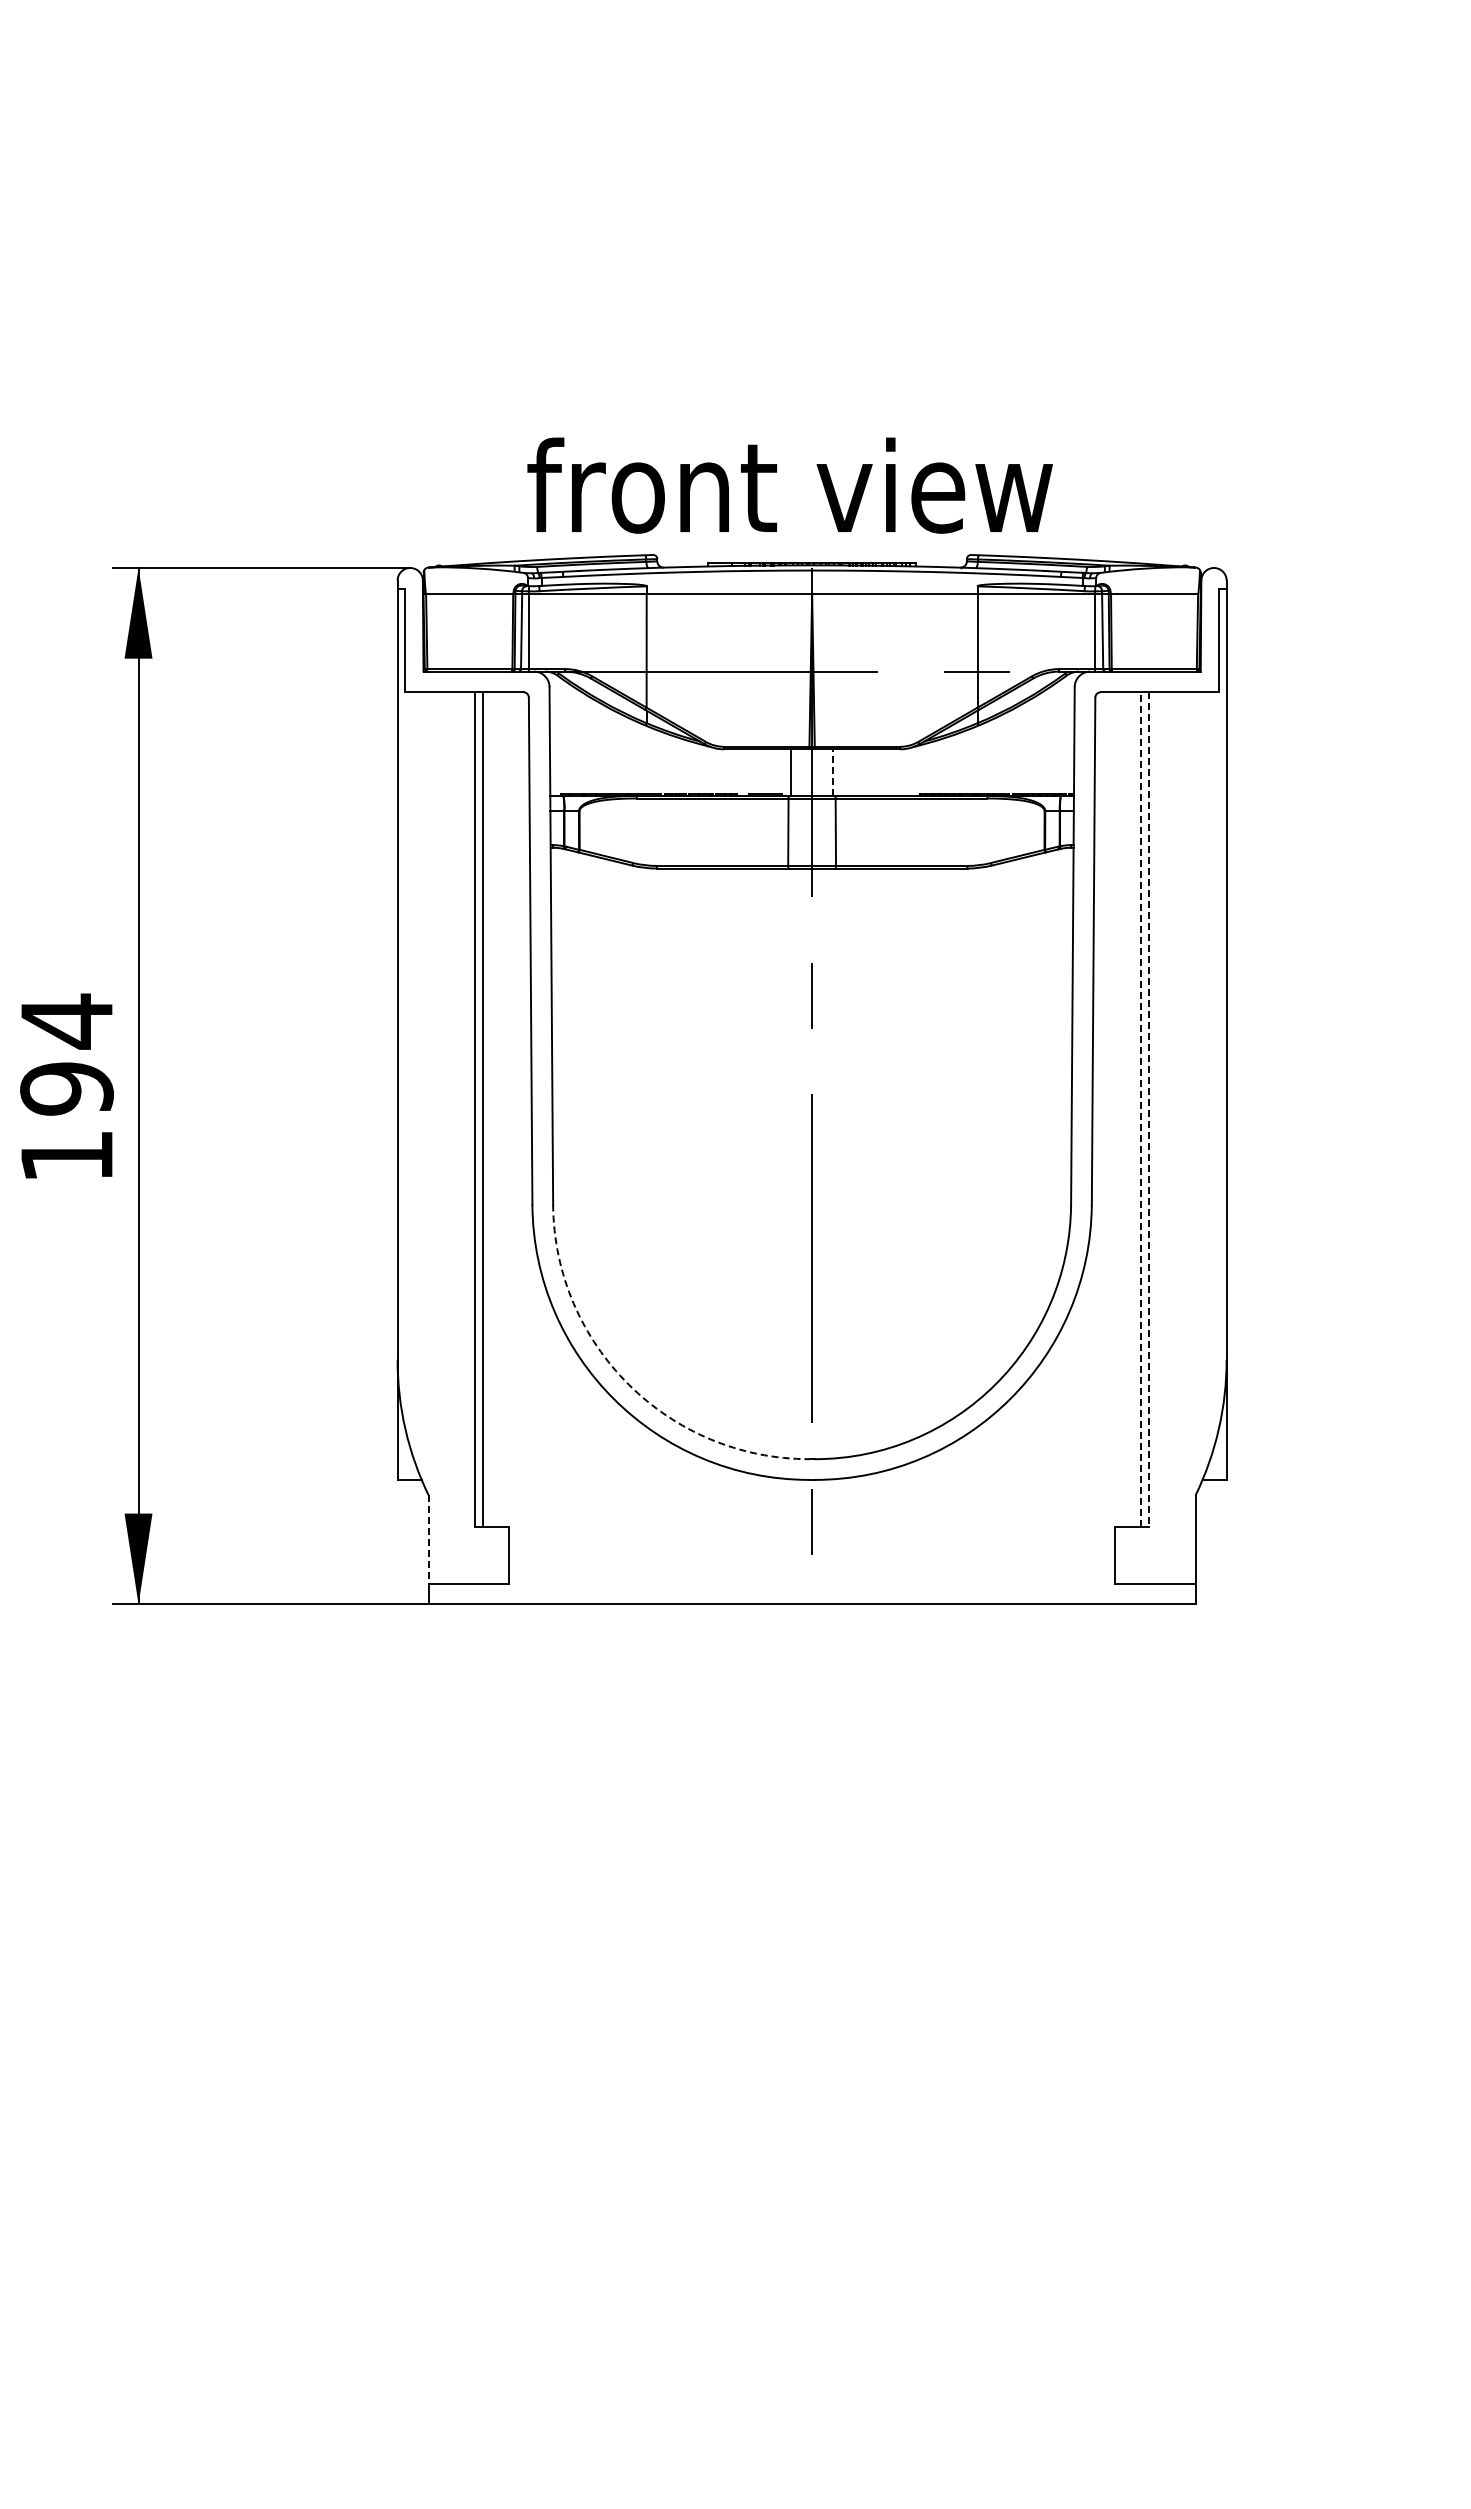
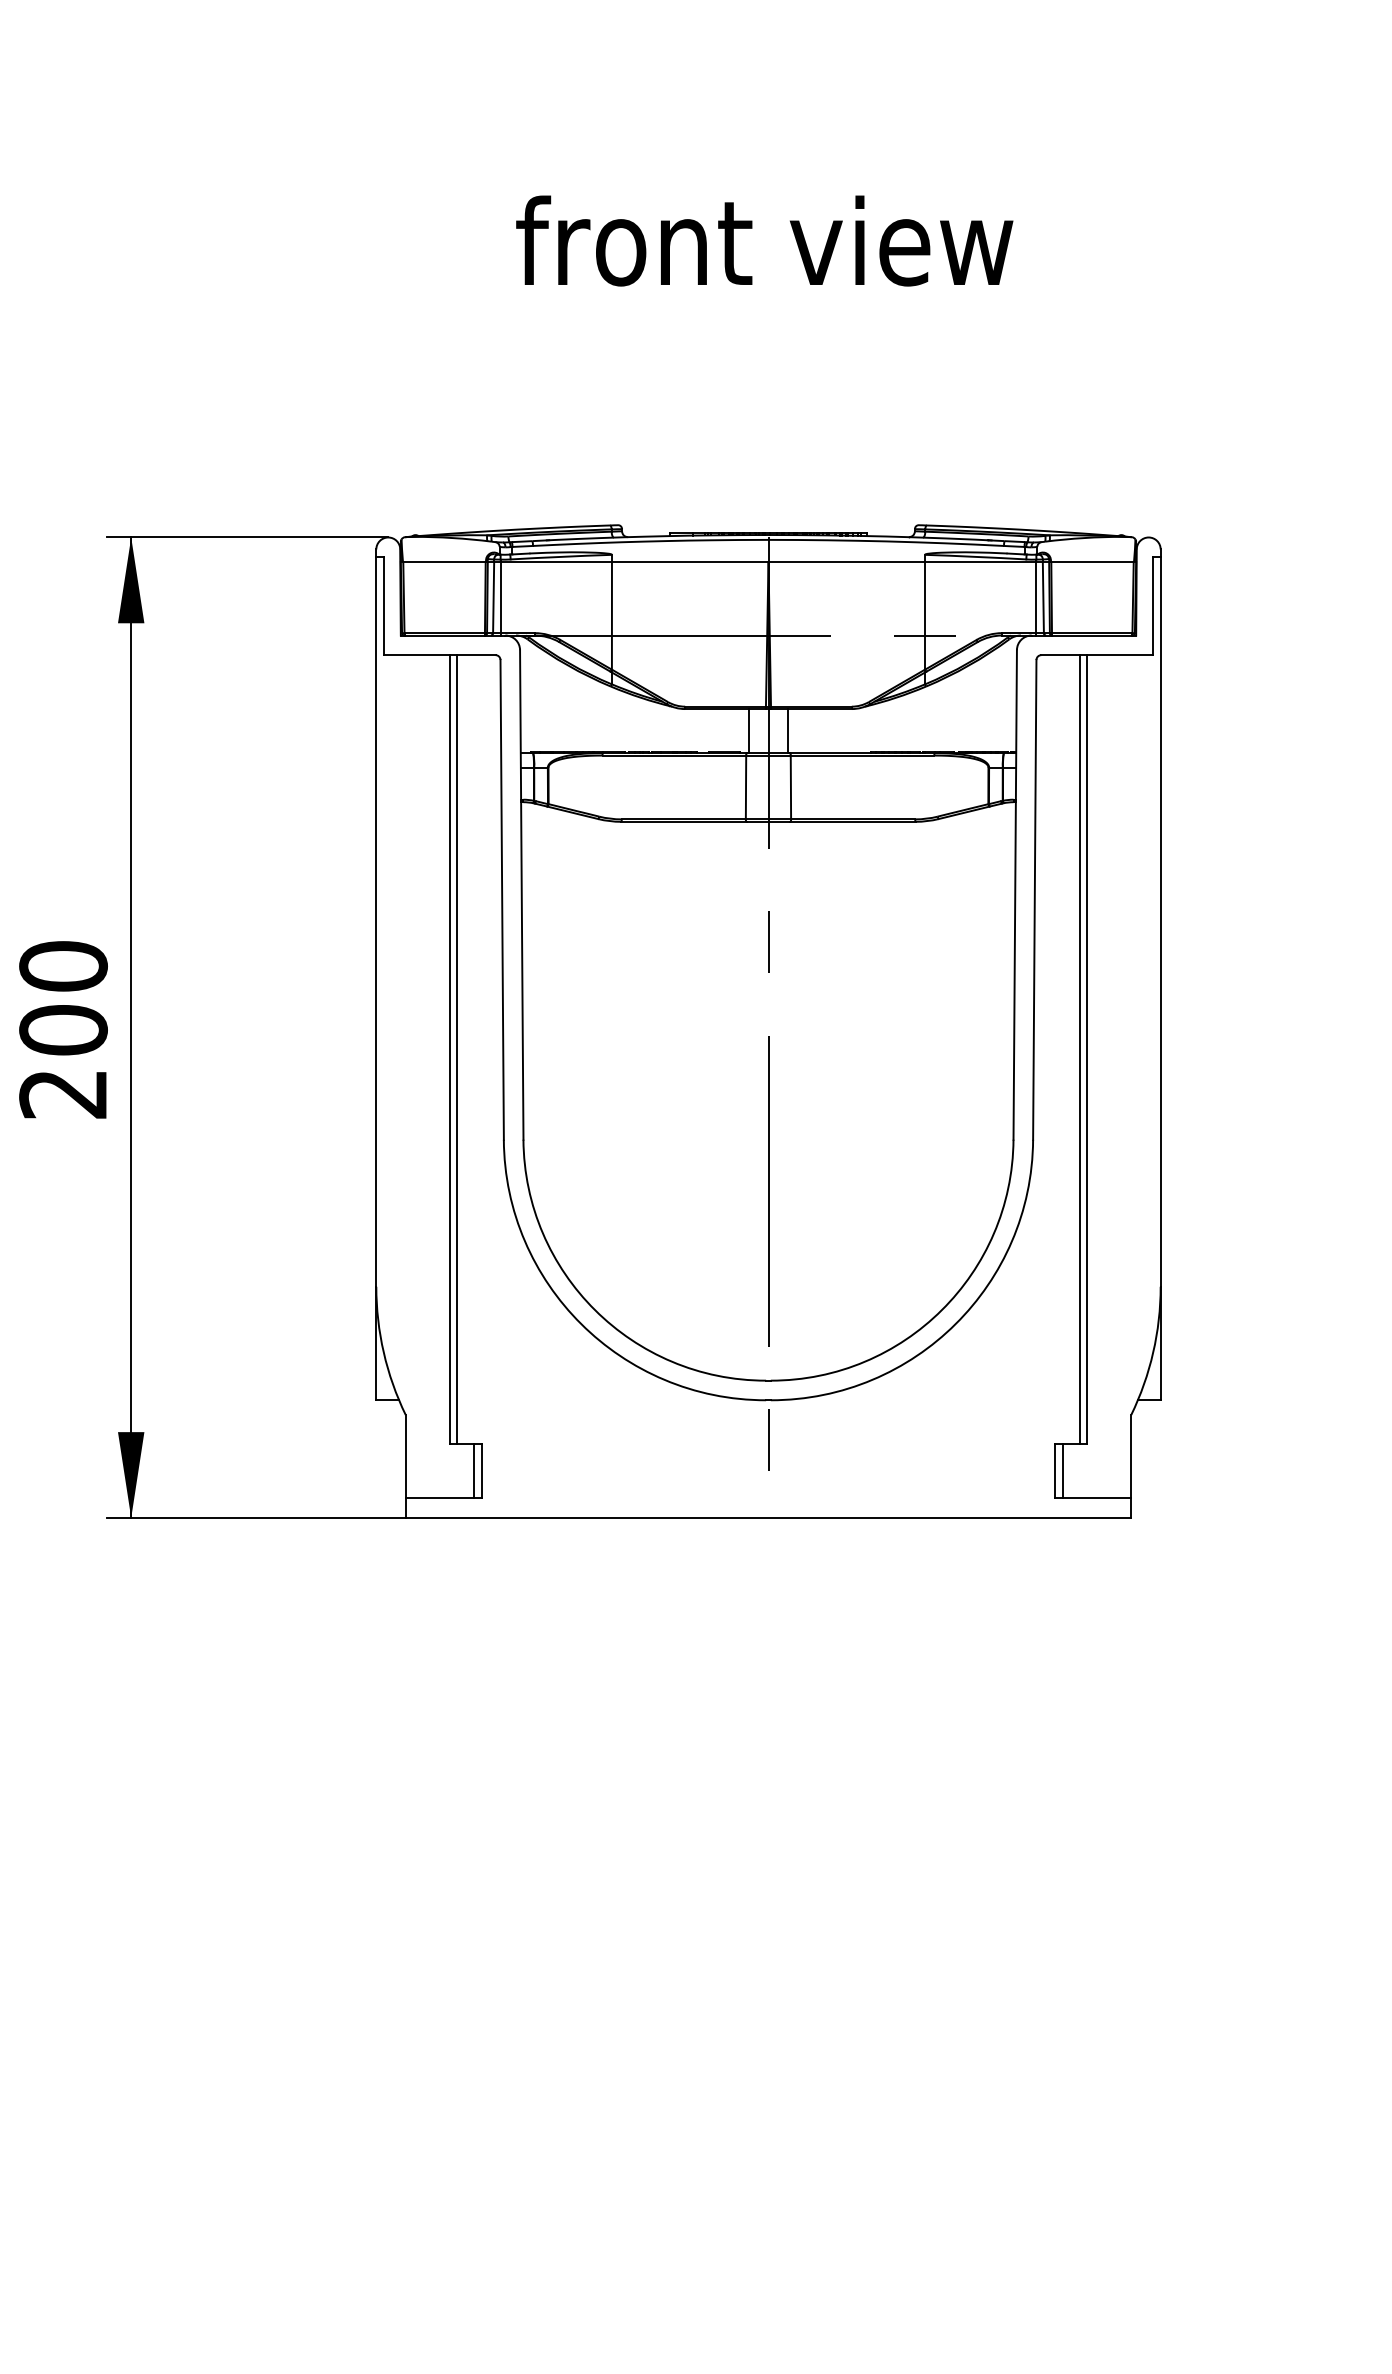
text: (789, 485) -> (764, 240), moved
line: (832, 772) -> (787, 730), dashed -> solid
text: (66, 1087) -> (63, 1029), 194 -> 200
line: (1141, 1108) -> (1080, 1048), dashed -> solid
line: (1148, 1109) -> (1086, 1049), dashed -> solid
arc: (628, 1384) -> (594, 1309), dashed -> solid
line: (428, 1540) -> (405, 1457), dashed -> solid
line: (501, 1554) -> (474, 1470), added
line: (1123, 1554) -> (1063, 1470), added

